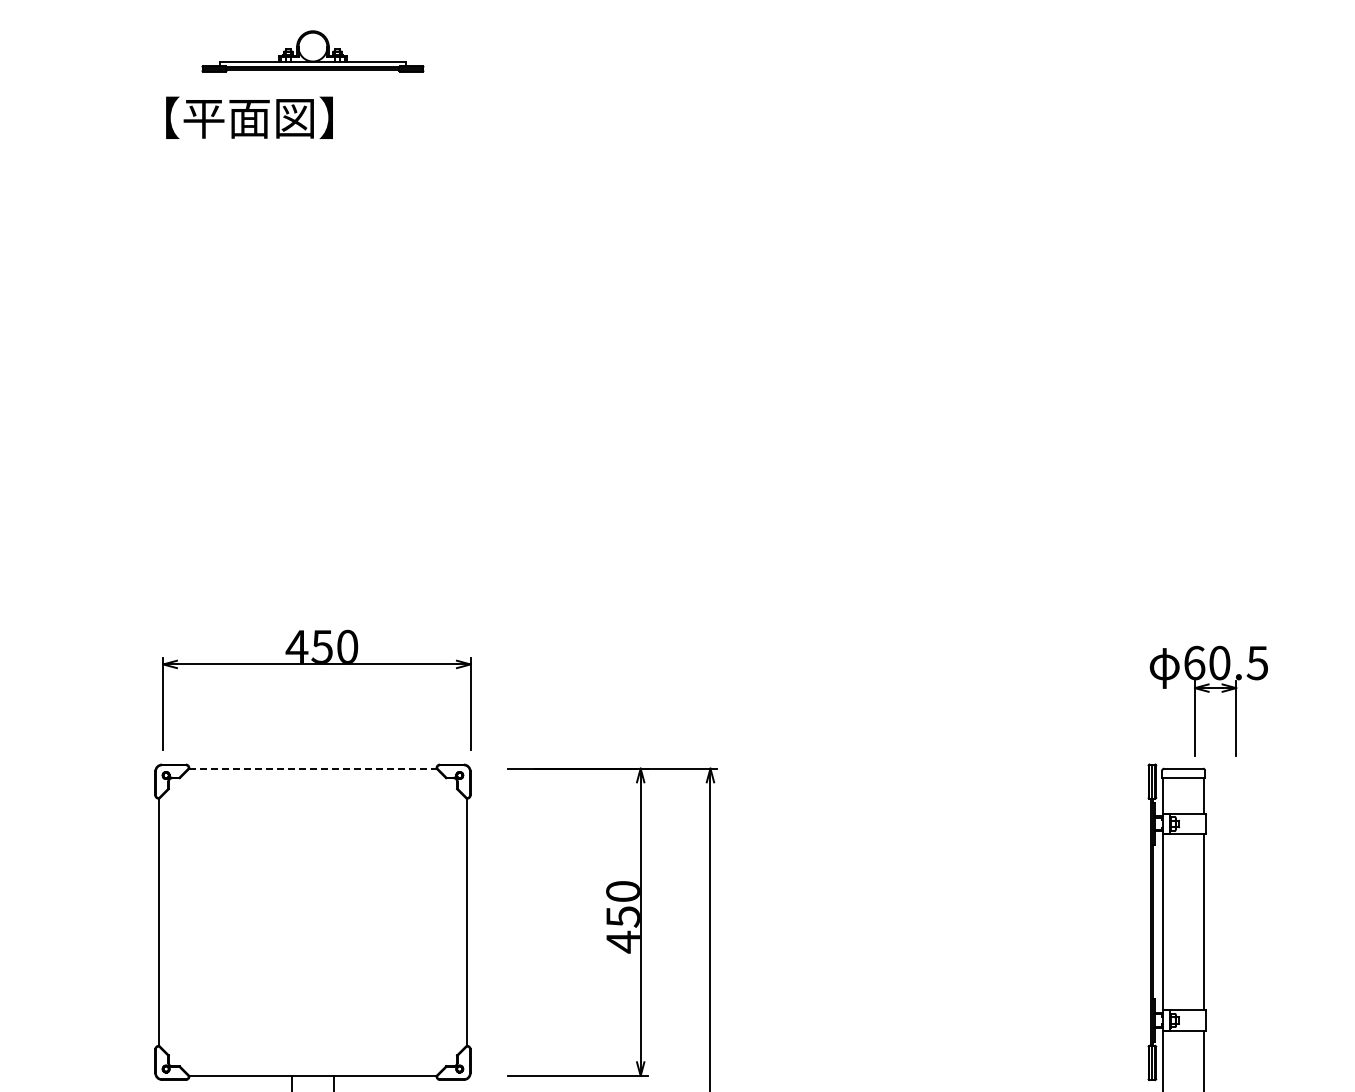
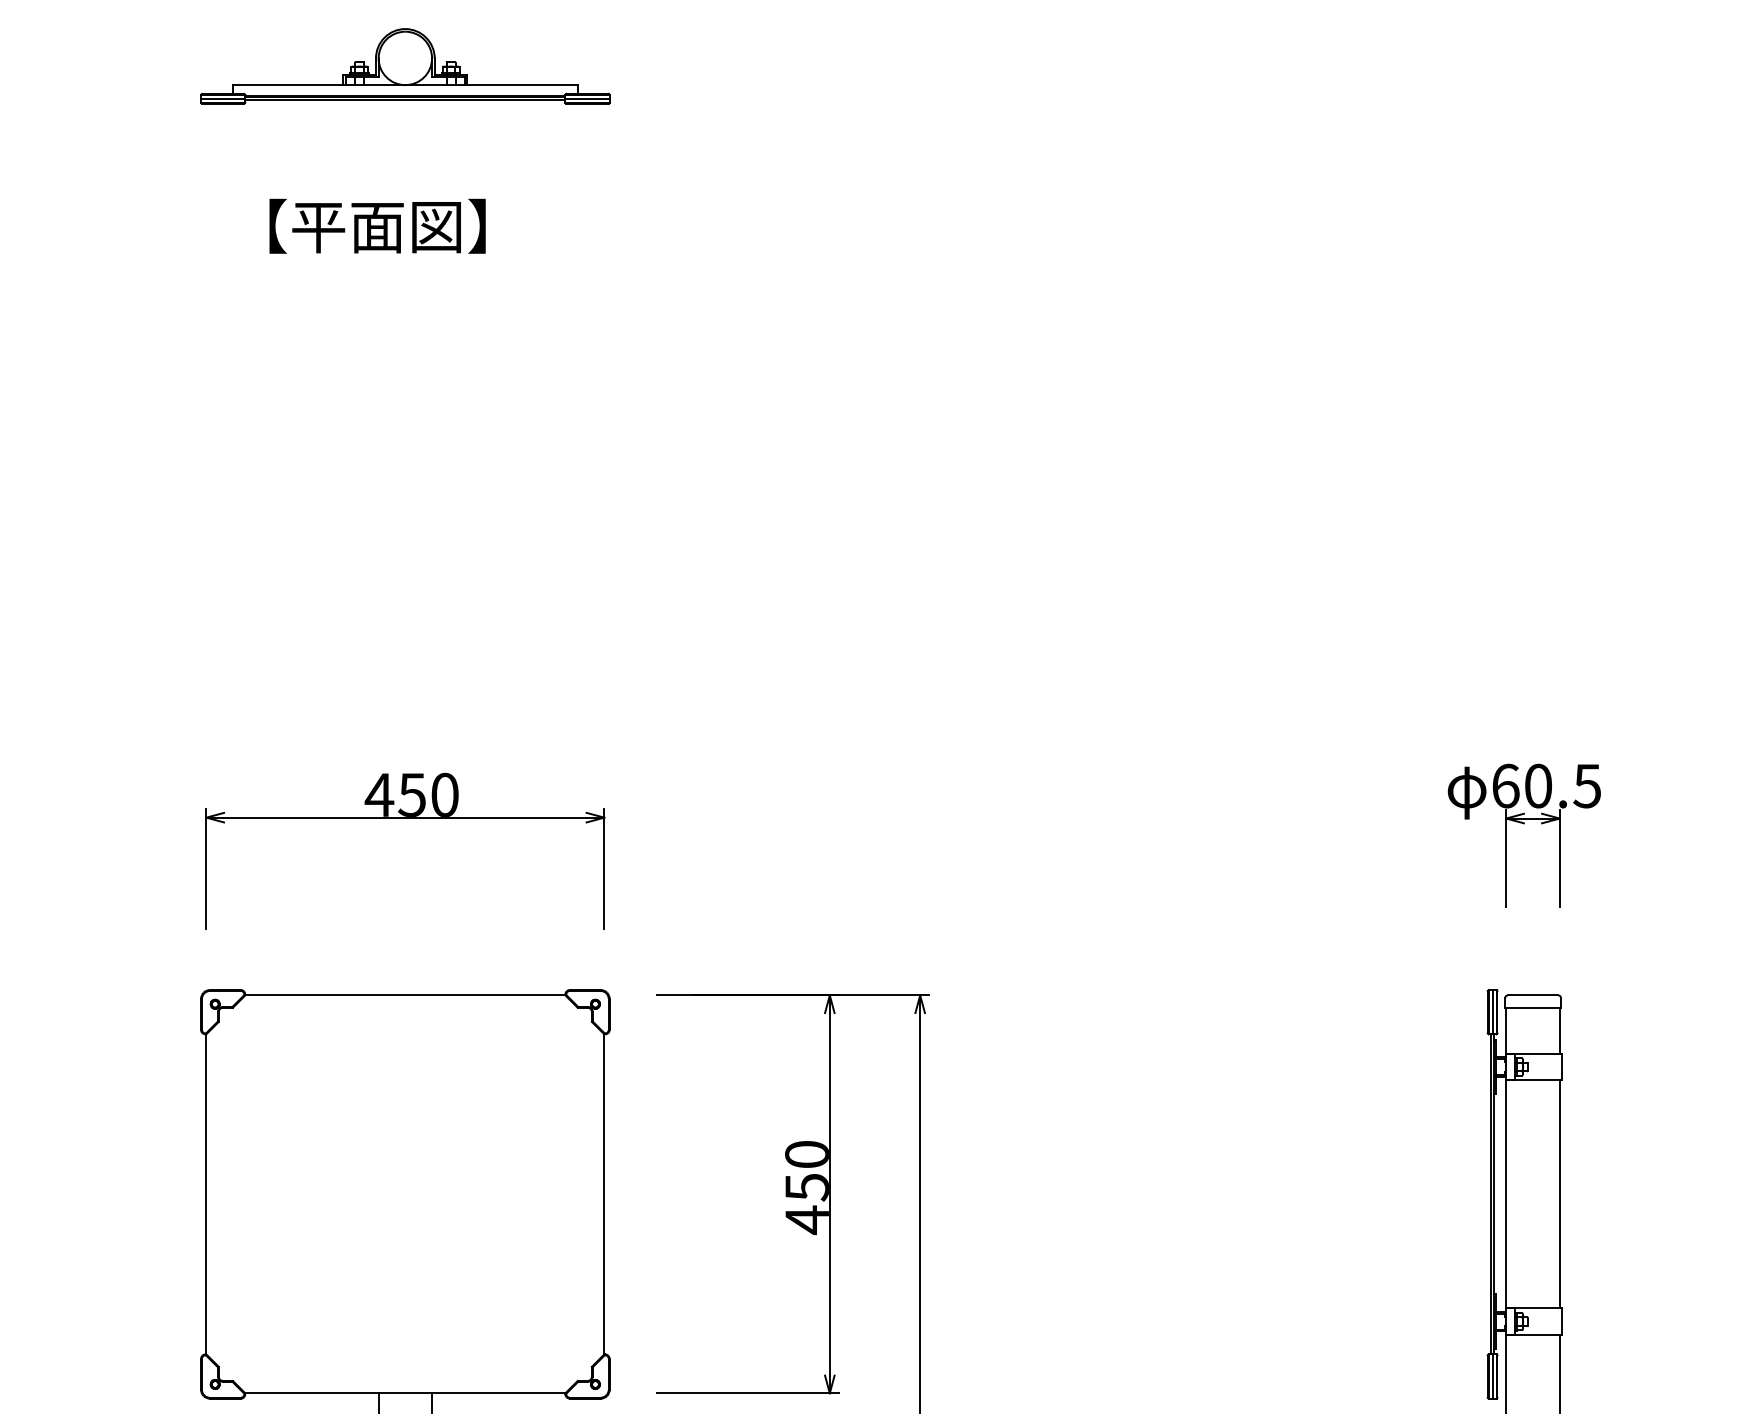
part: (312, 51) -> (404, 66), size x1.43
text: (249, 117) -> (377, 225), moved
part: (316, 664) -> (404, 817), moved
part: (1208, 692) -> (1523, 824), moved
line: (312, 768) -> (404, 995), dashed -> solid

